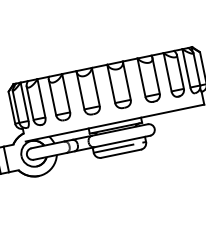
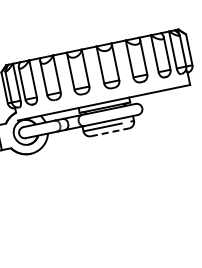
line: (121, 153) -> (110, 132), solid -> dashed

